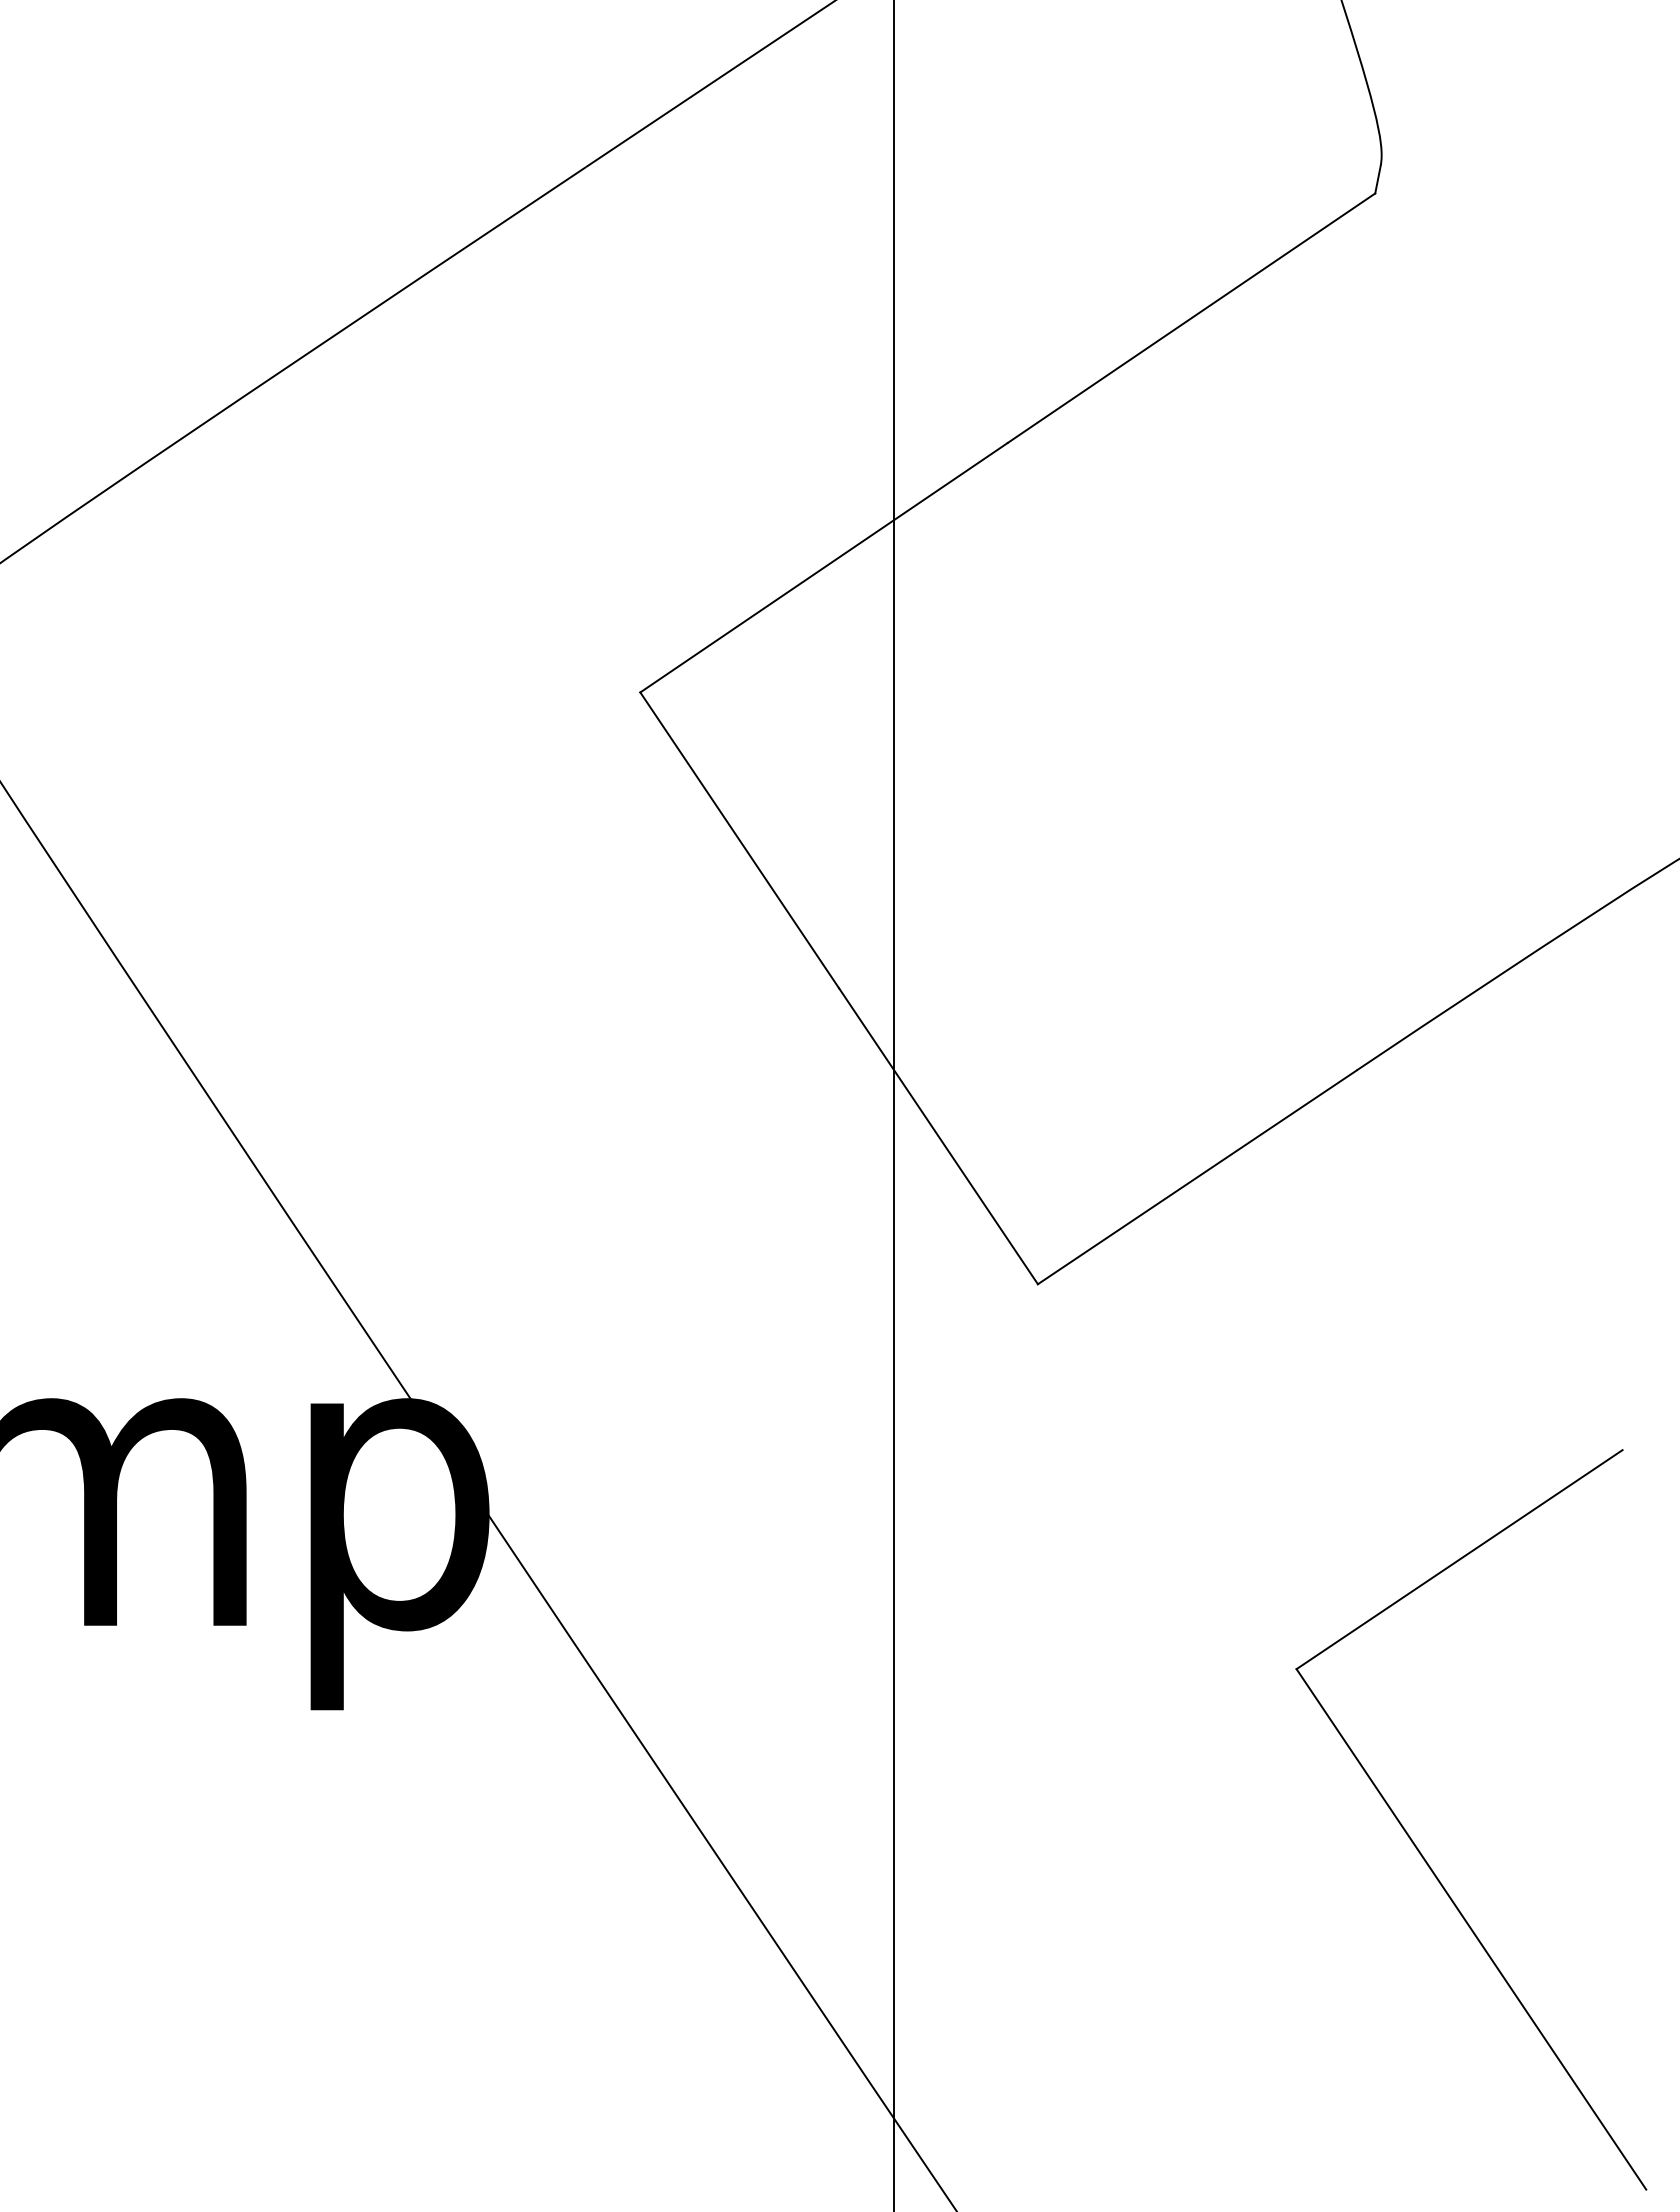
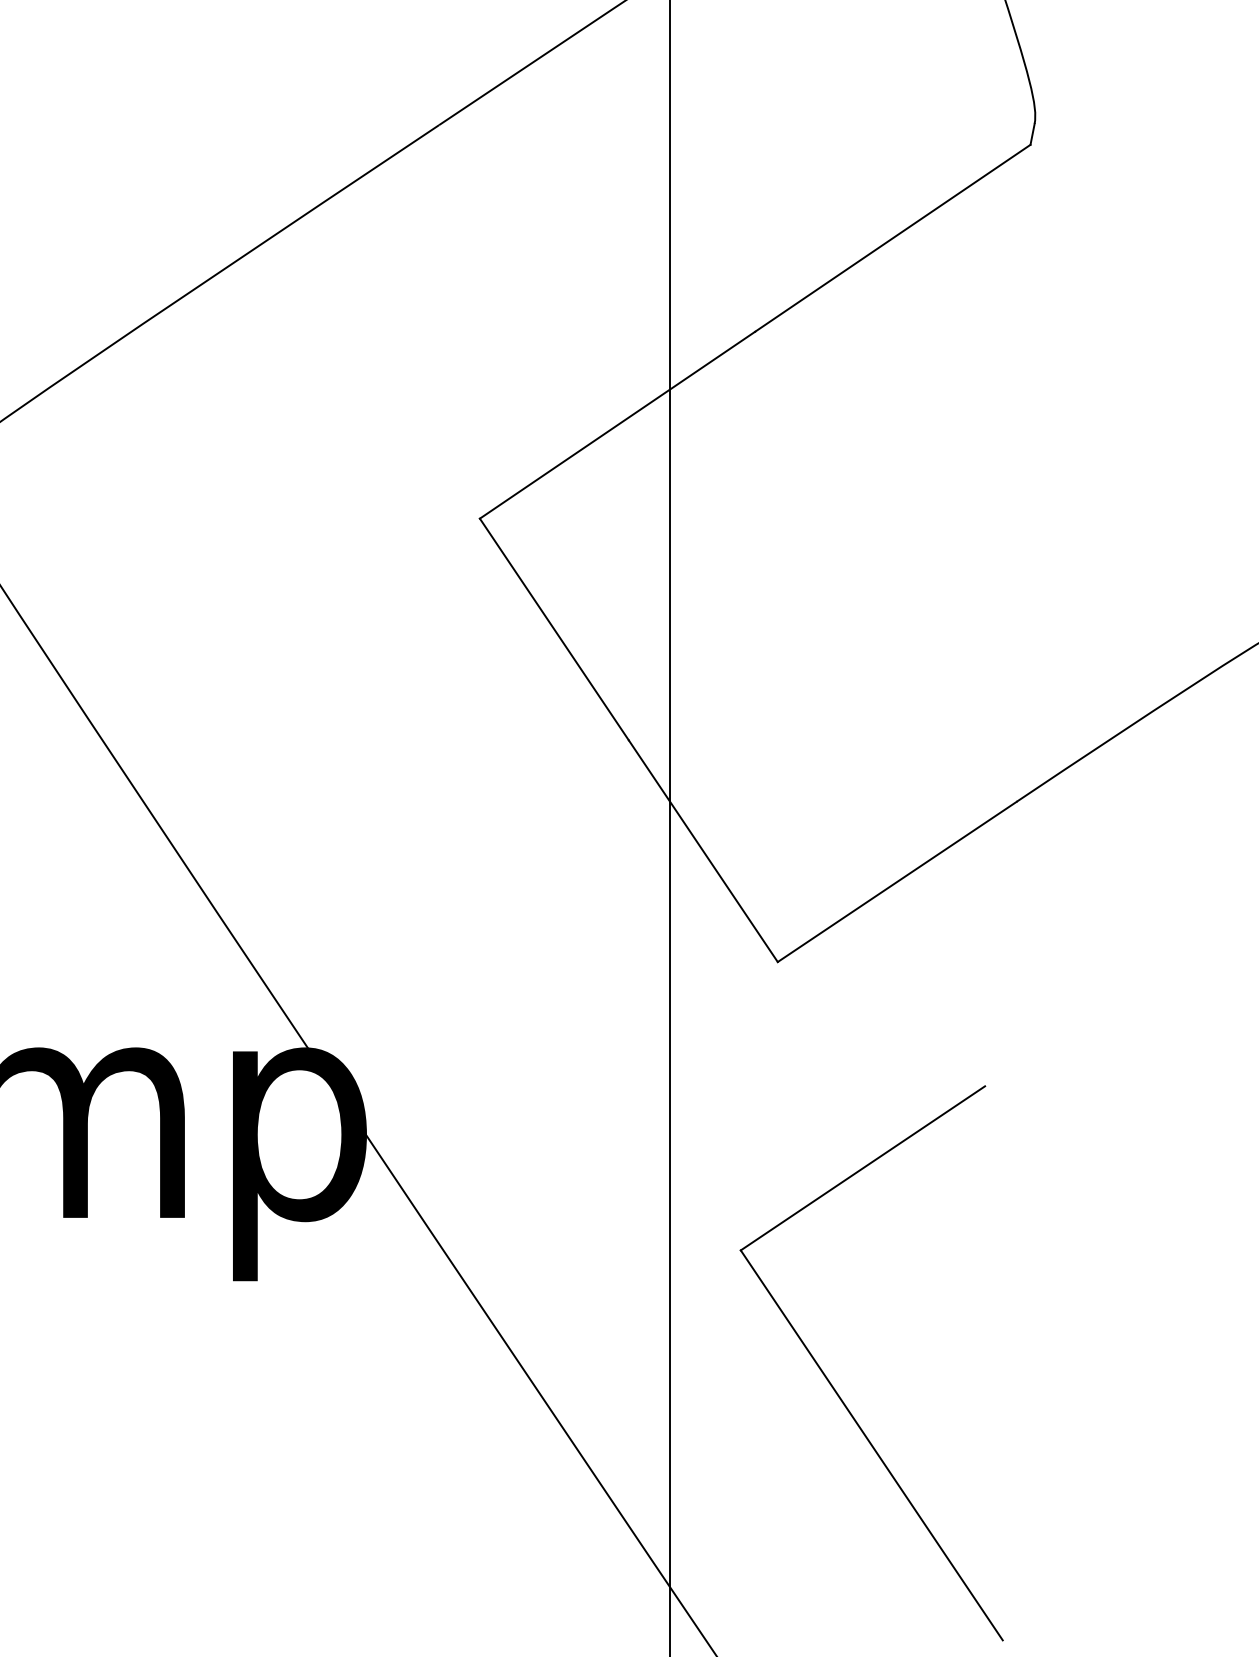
part: (1420, 1851) -> (833, 1387), moved

